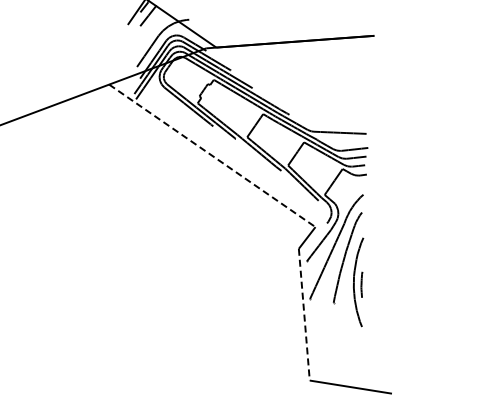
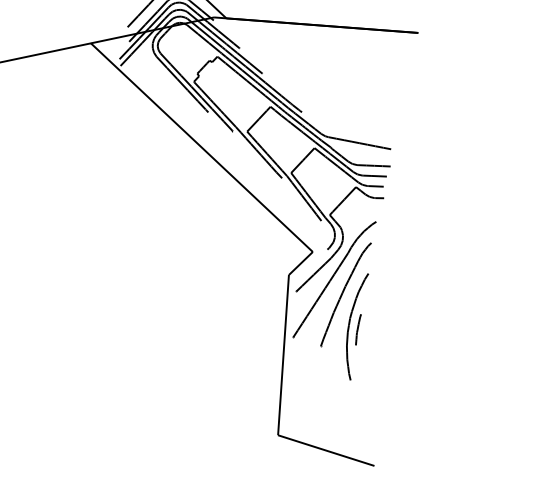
line: (212, 156) -> (201, 148), dashed -> solid
line: (304, 315) -> (283, 356), dashed -> solid

